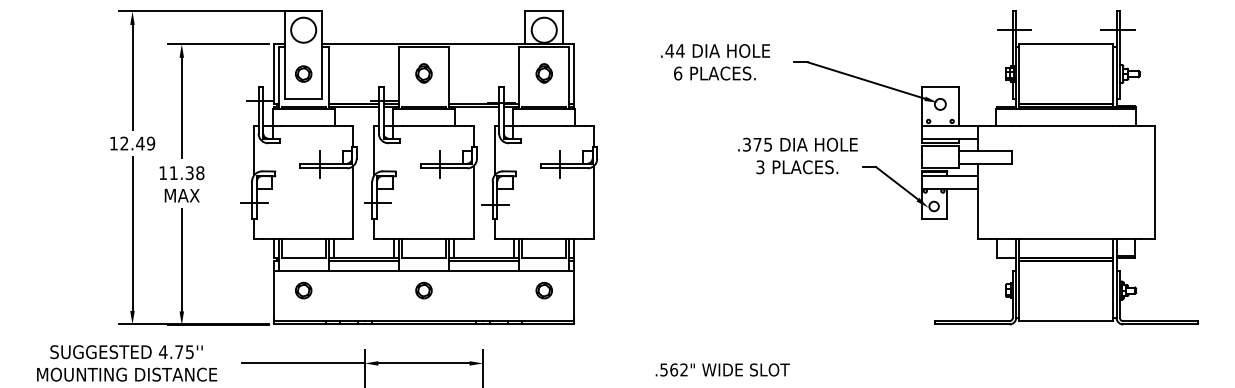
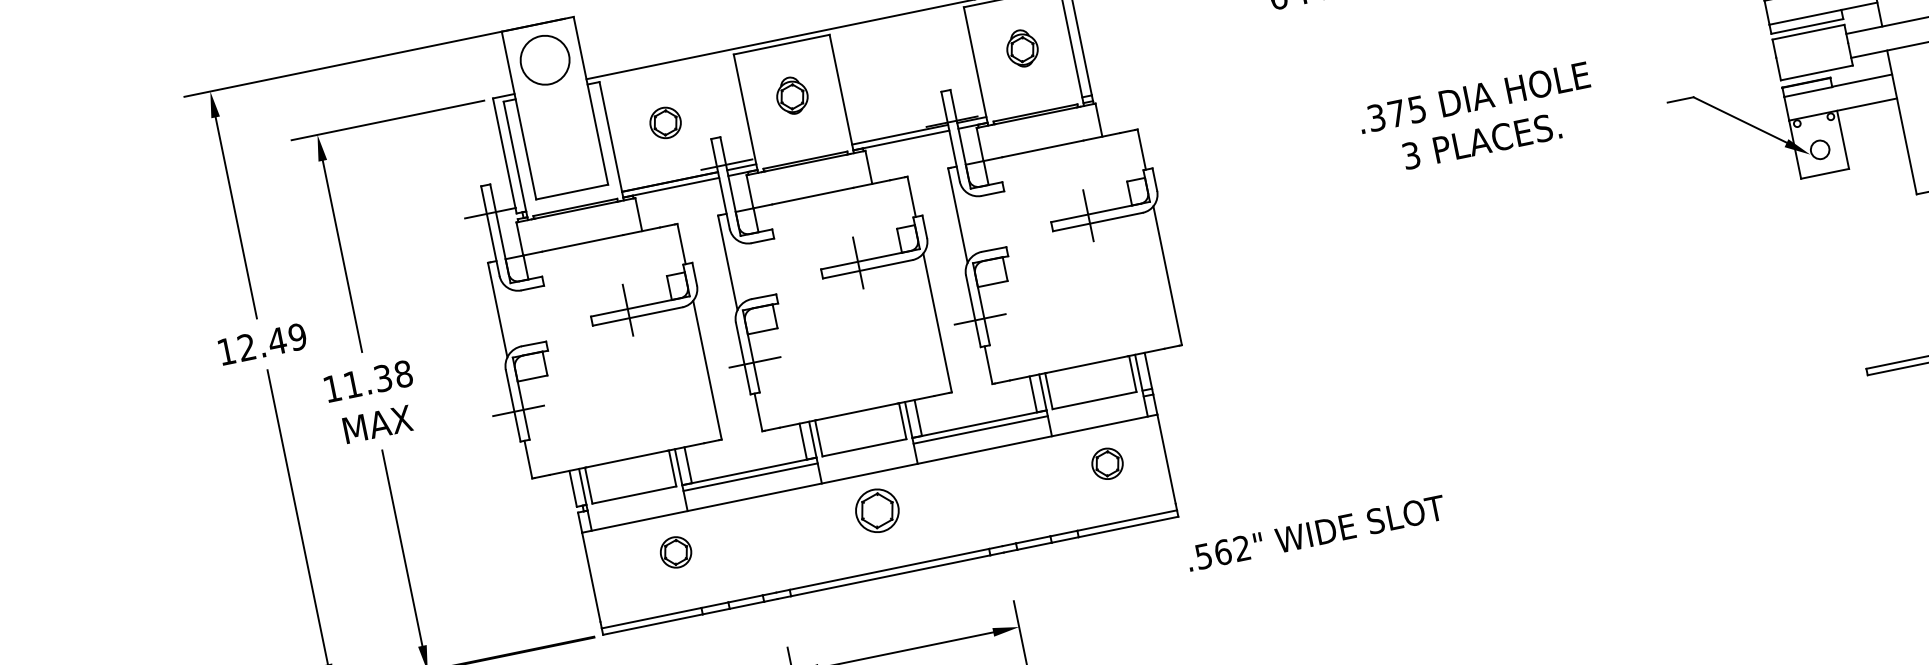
part: (303, 73) -> (665, 121), moved
text: (797, 155) -> (1477, 118), moved
part: (303, 290) -> (675, 552), moved
part: (423, 290) -> (876, 511), size x1.4
text: (722, 369) -> (1315, 532), moved

